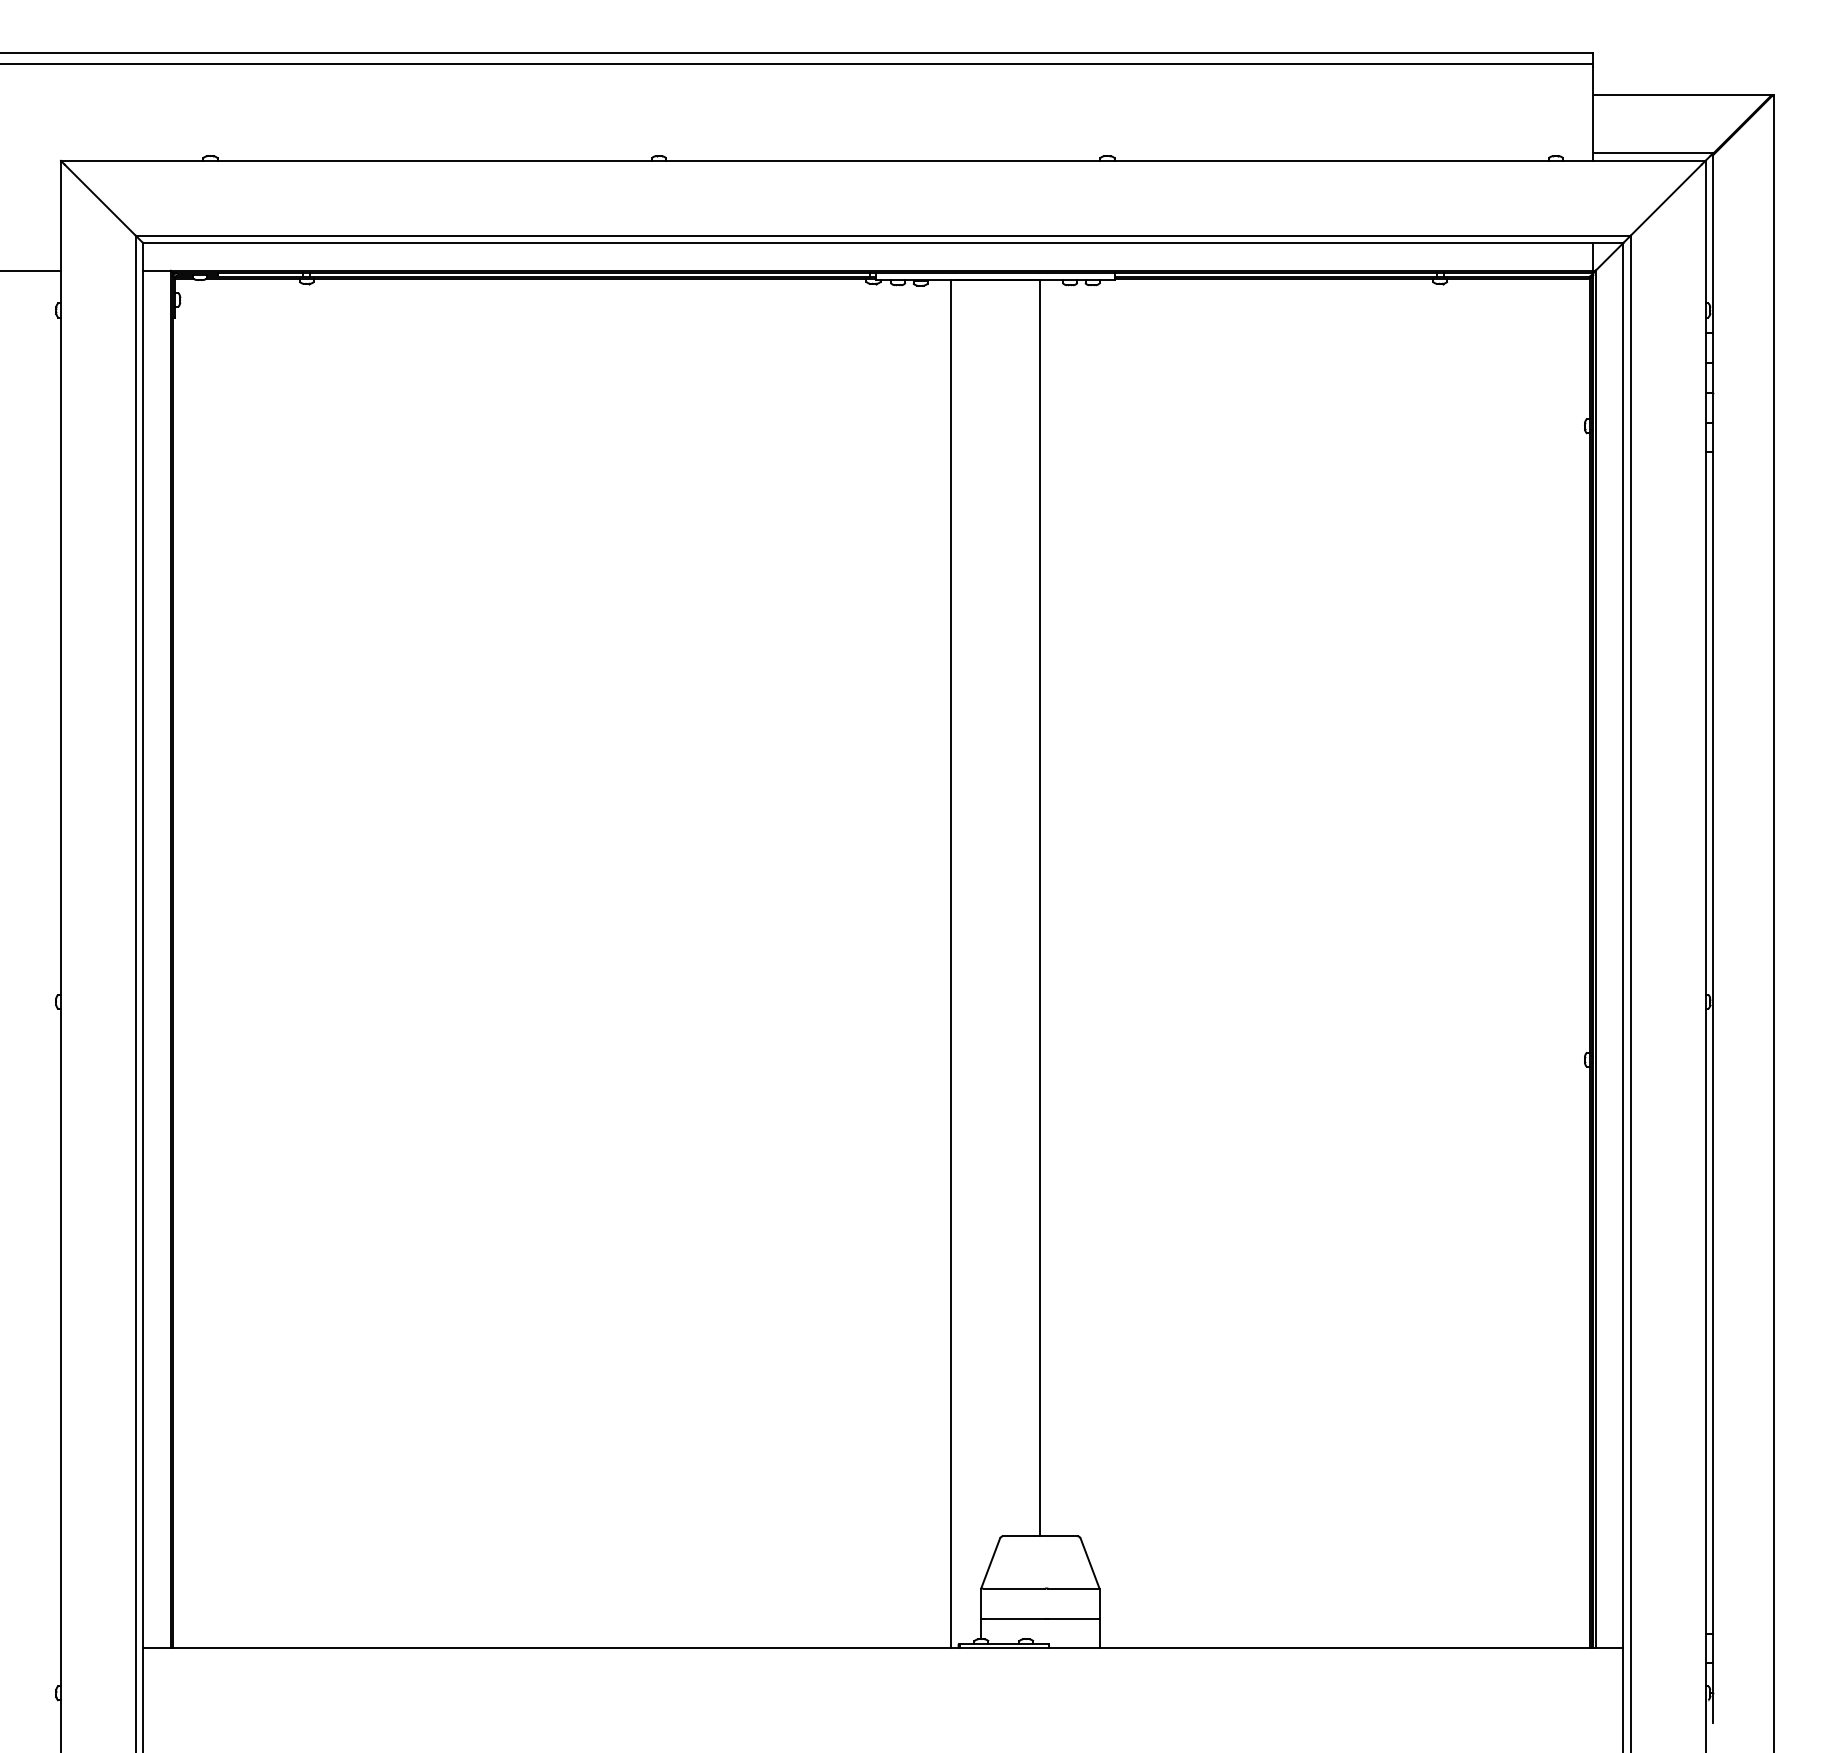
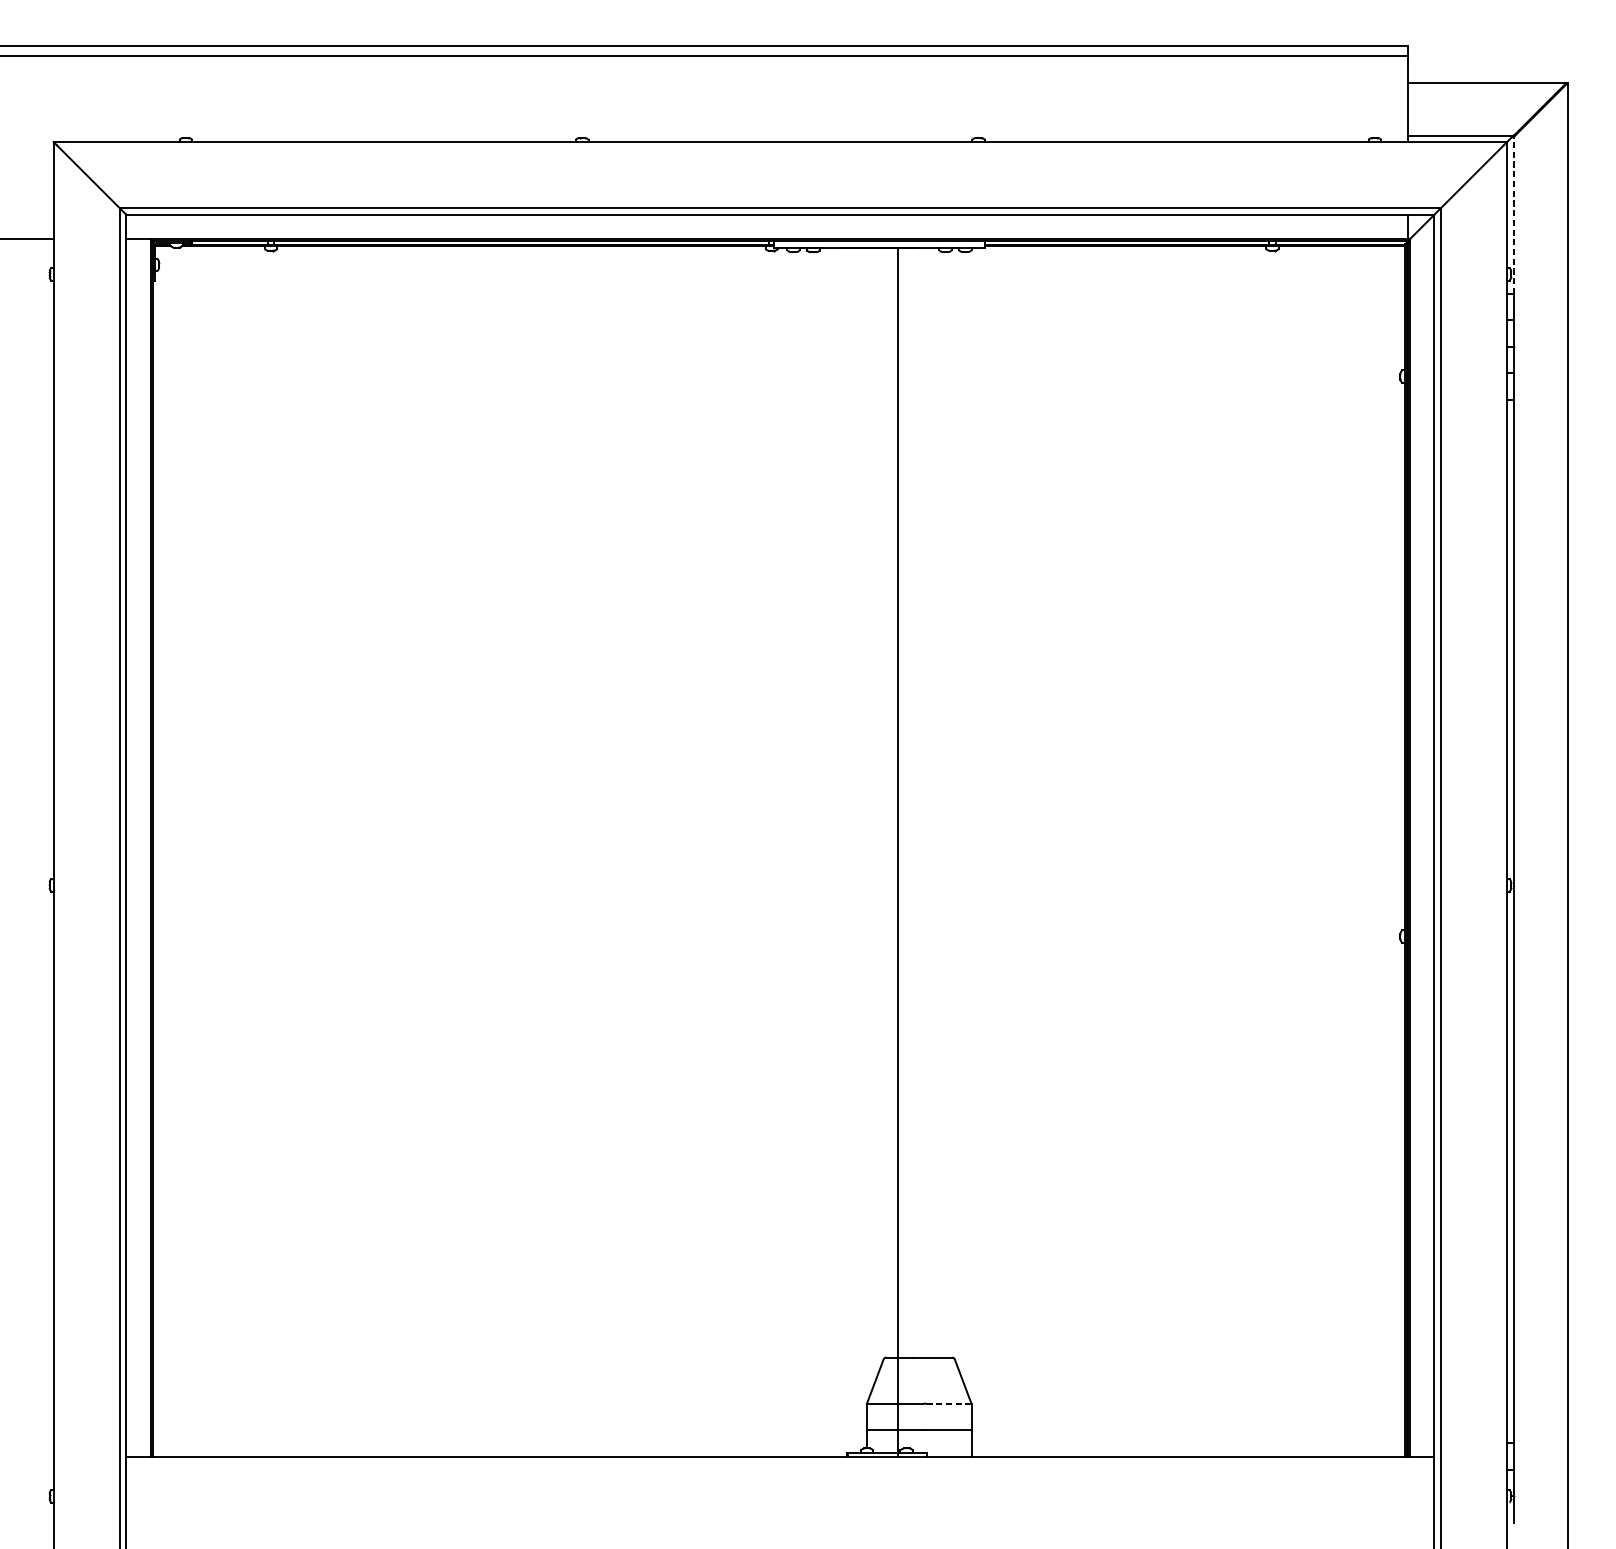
line: (1712, 243) -> (1513, 215), solid -> dashed
line: (1040, 908) -> (919, 802), removed
line: (950, 964) -> (898, 852), moved
line: (1073, 1588) -> (948, 1403), solid -> dashed

